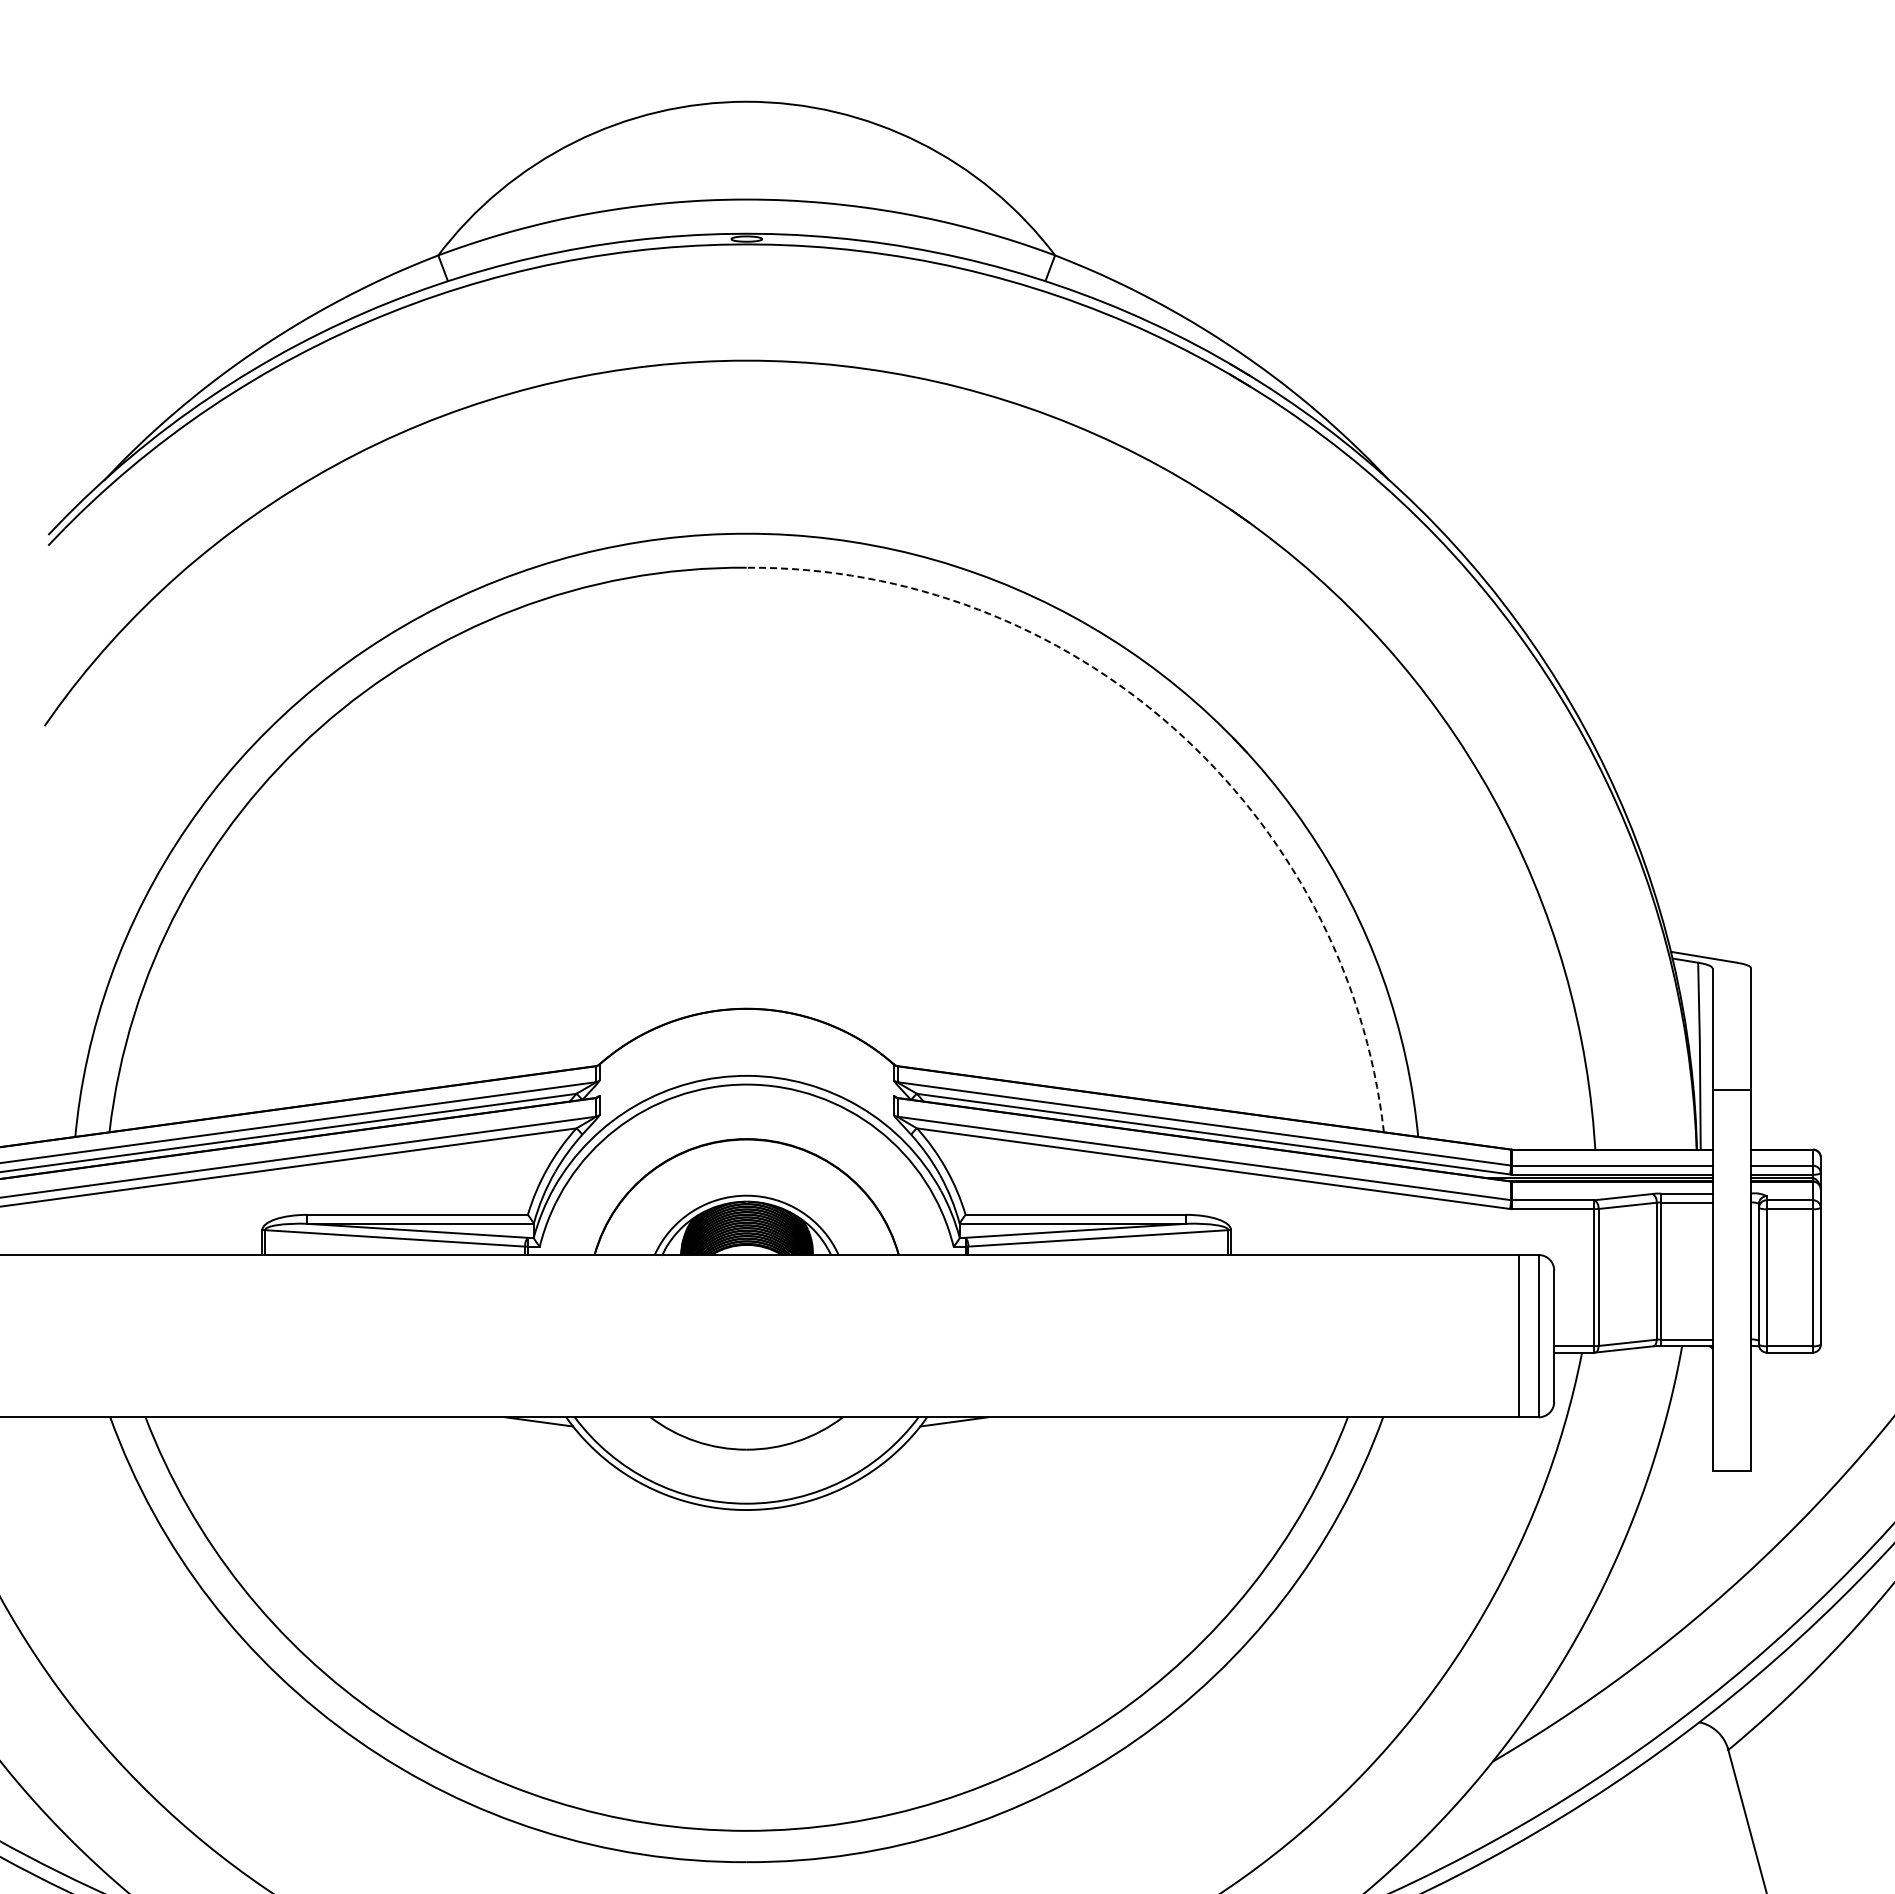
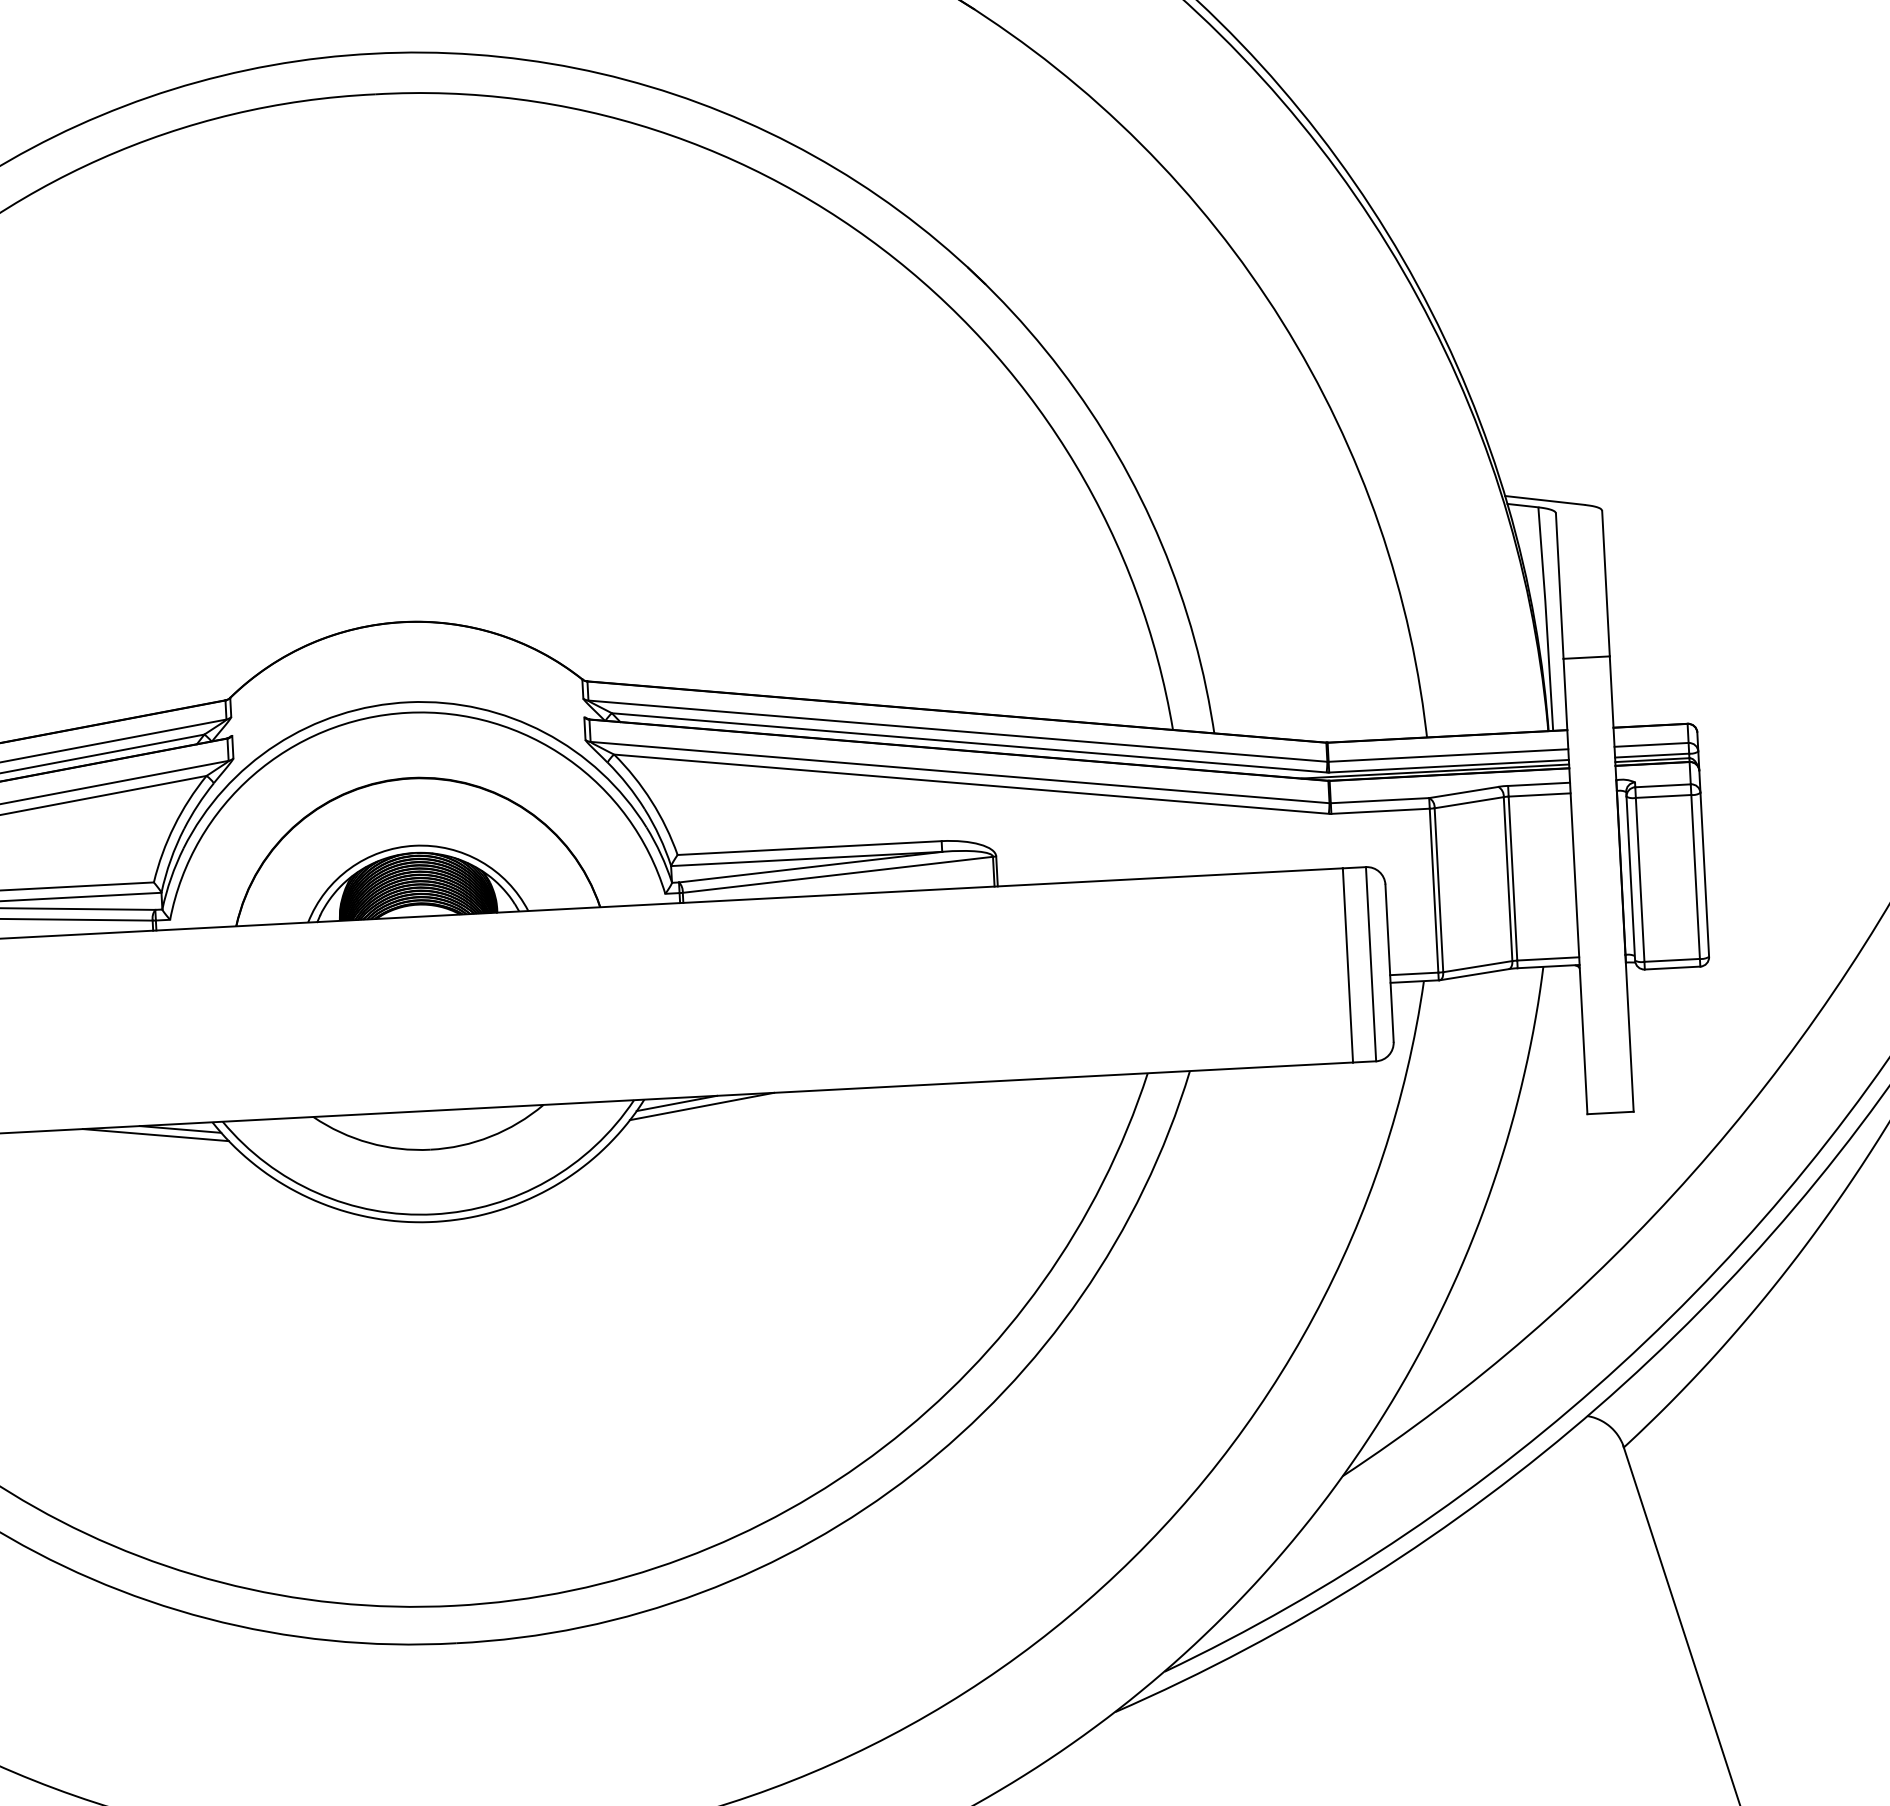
arc: (1173, 727) -> (895, 258), dashed -> solid
line: (518, 1425) -> (155, 1135), added
line: (974, 1425) -> (701, 1106), added

